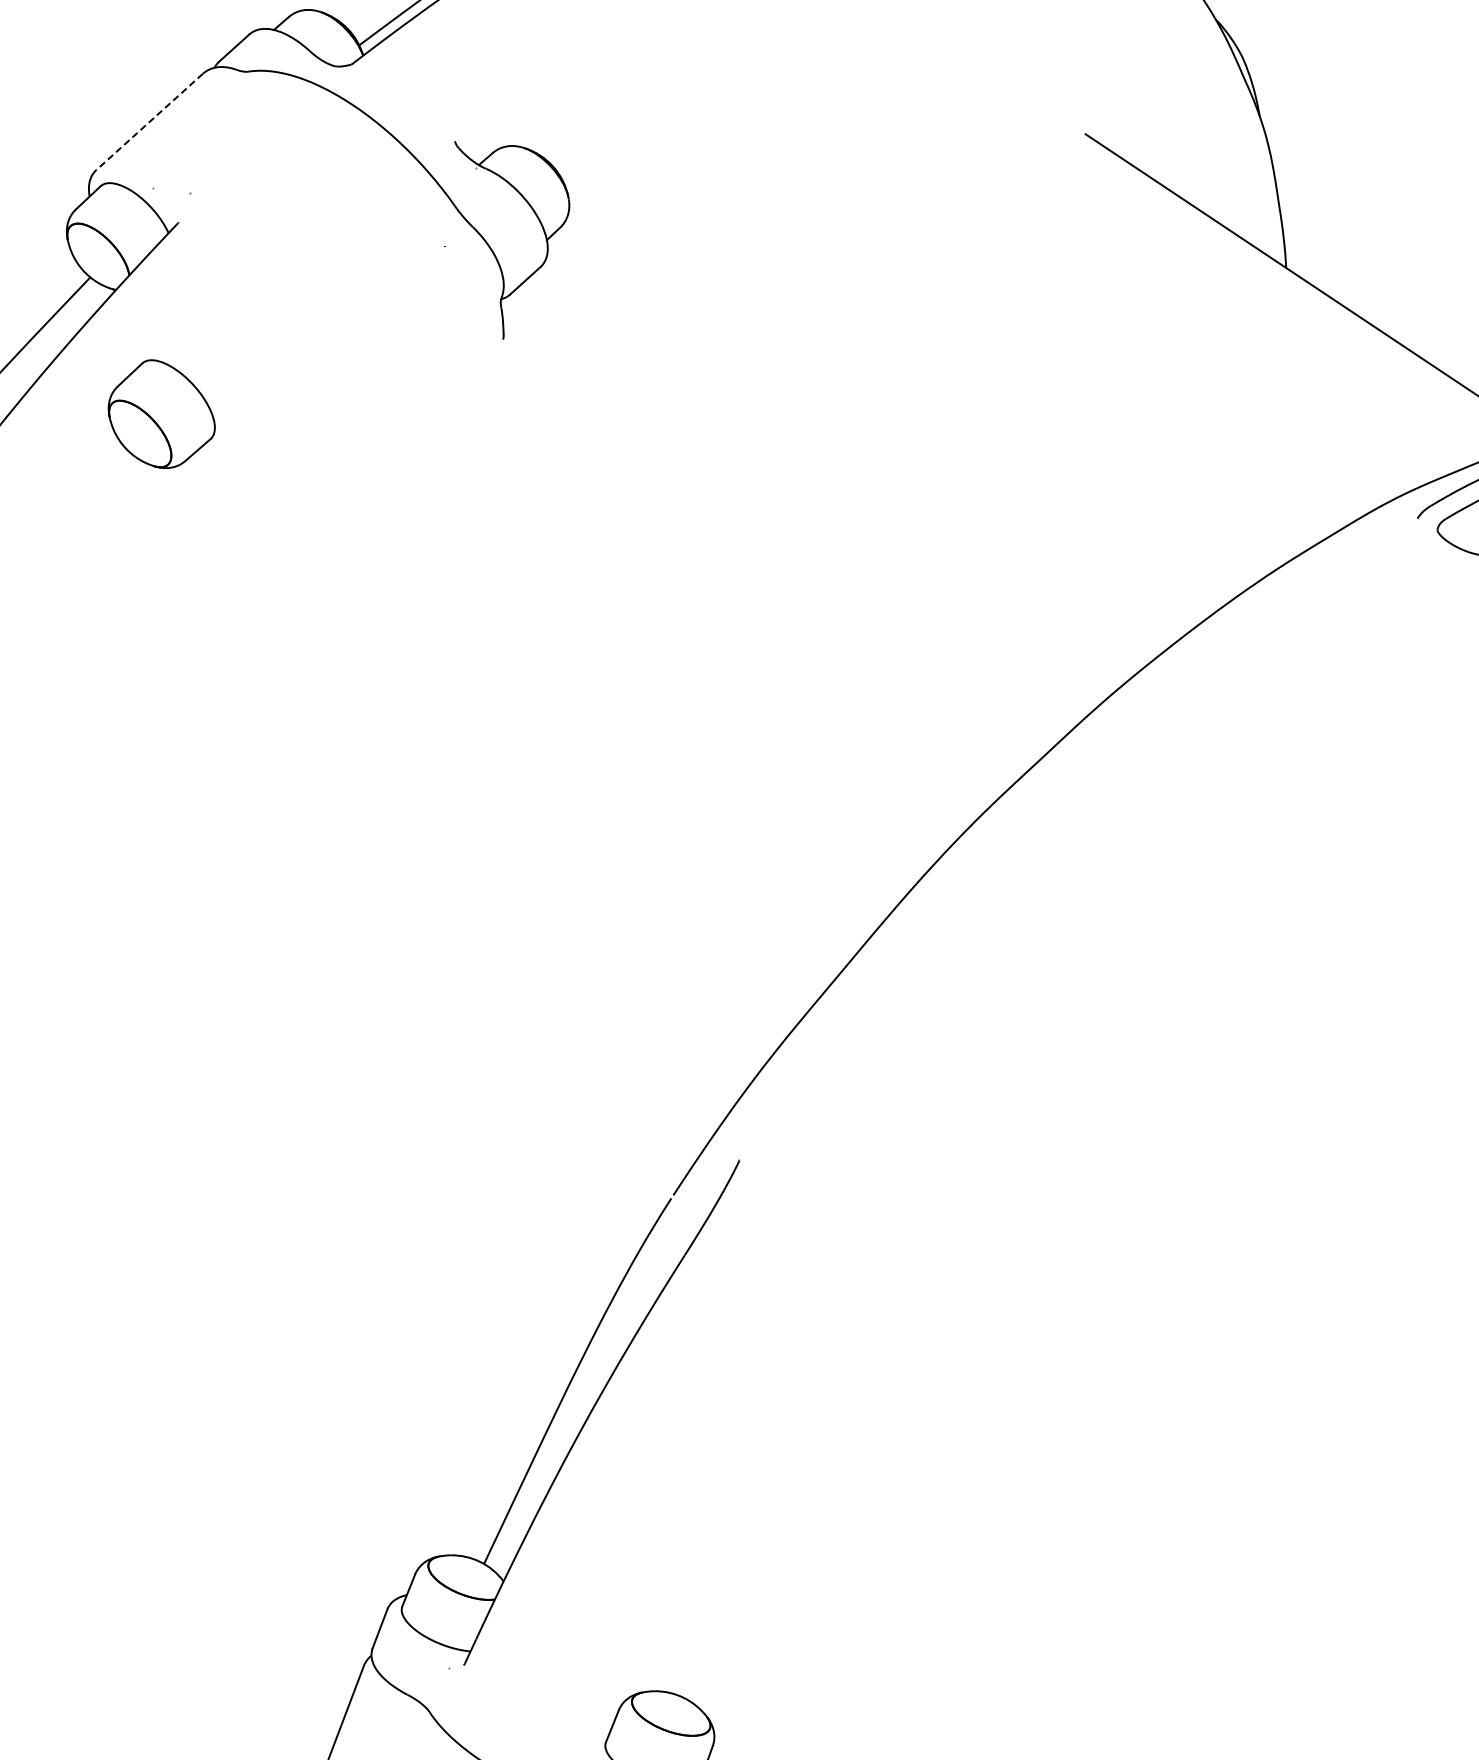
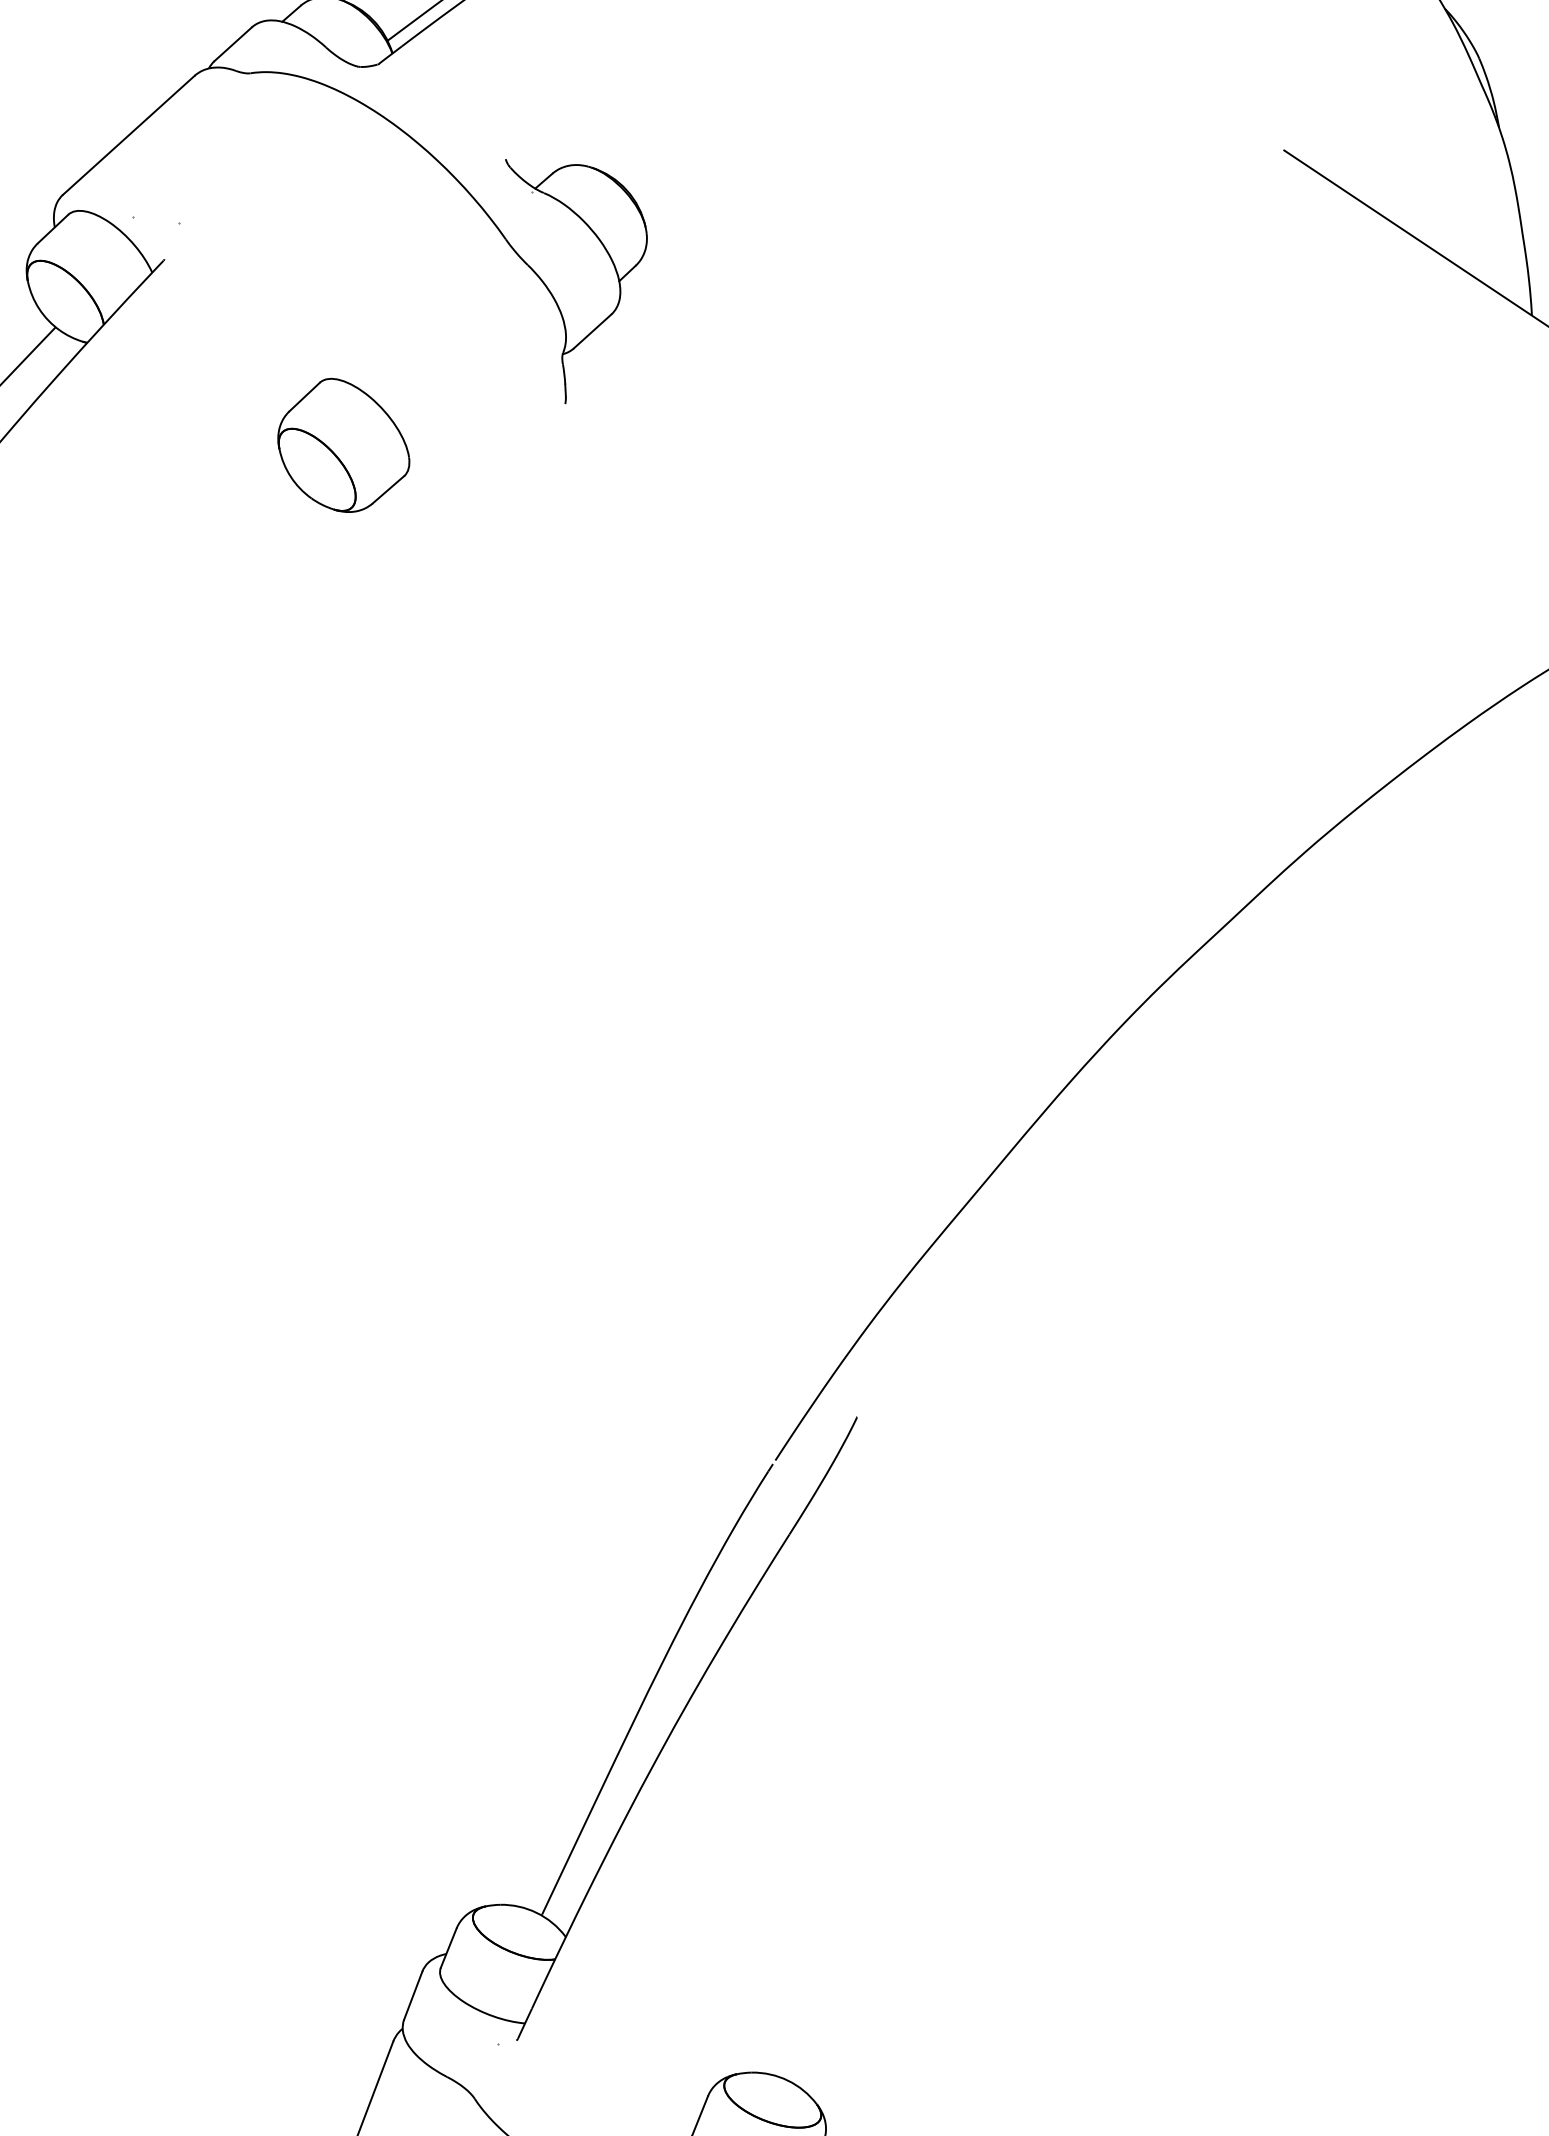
line: (149, 121) -> (128, 134), dashed -> solid
part: (161, 413) -> (343, 444), moved

